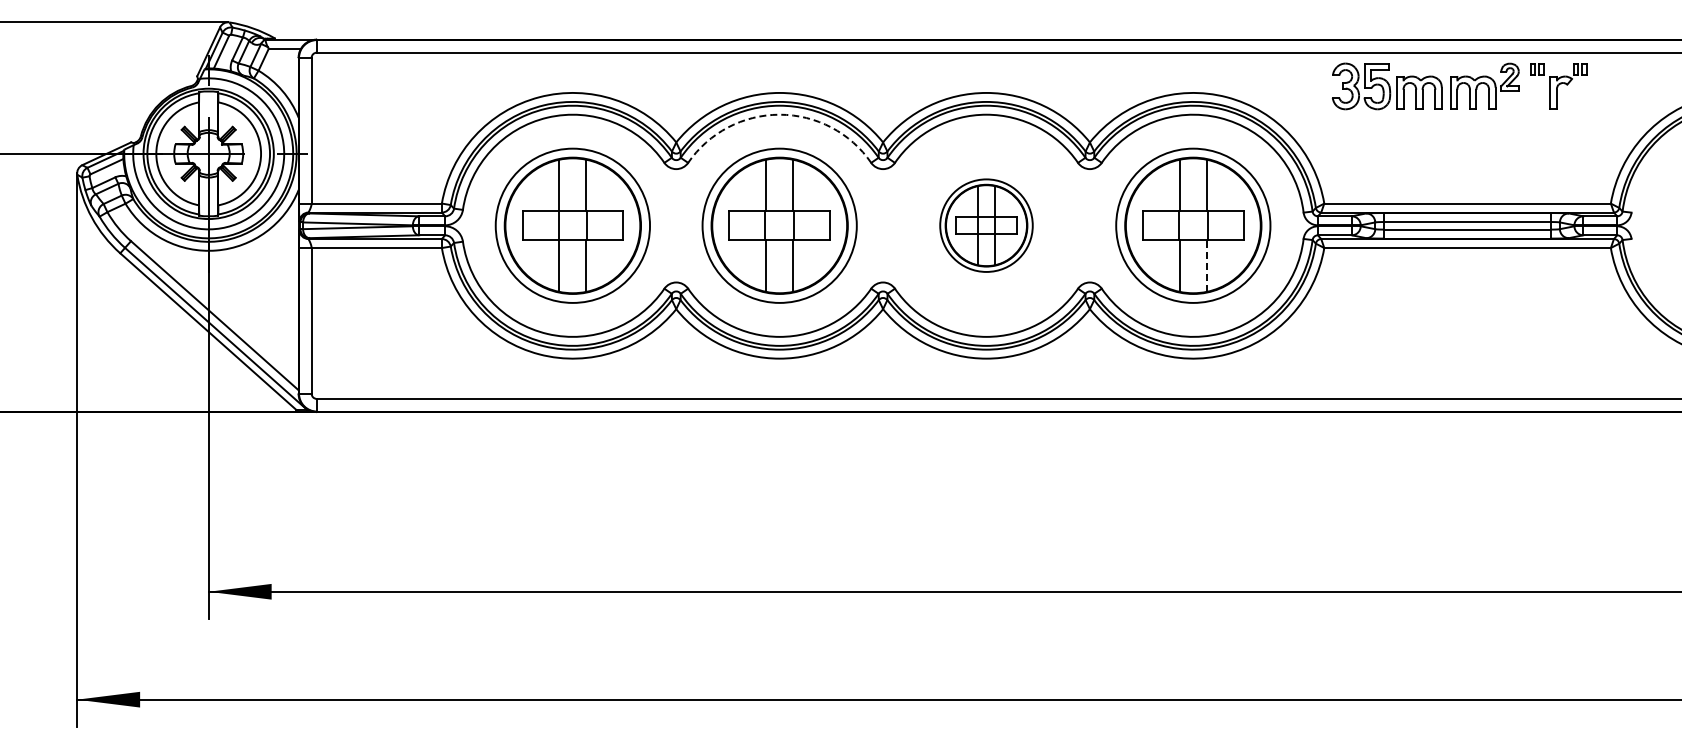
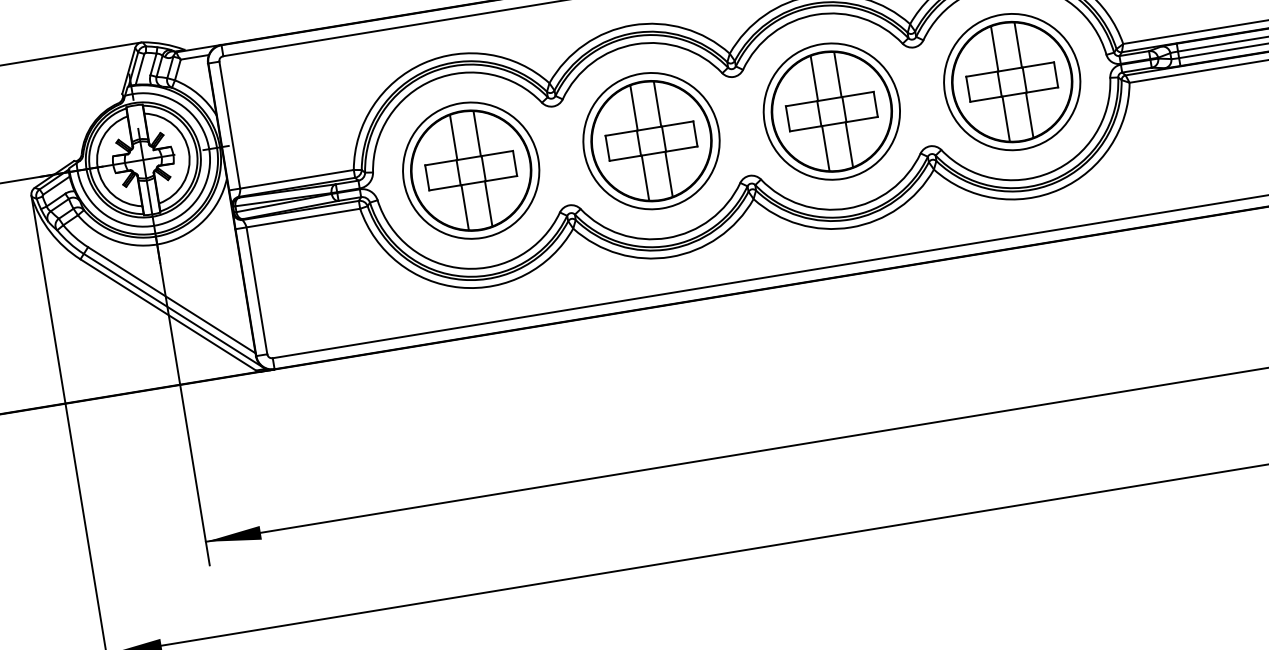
arc: (779, 114) -> (635, 44), dashed -> solid
part: (986, 225) -> (831, 111), size x1.67
line: (1206, 266) -> (1029, 115), dashed -> solid

